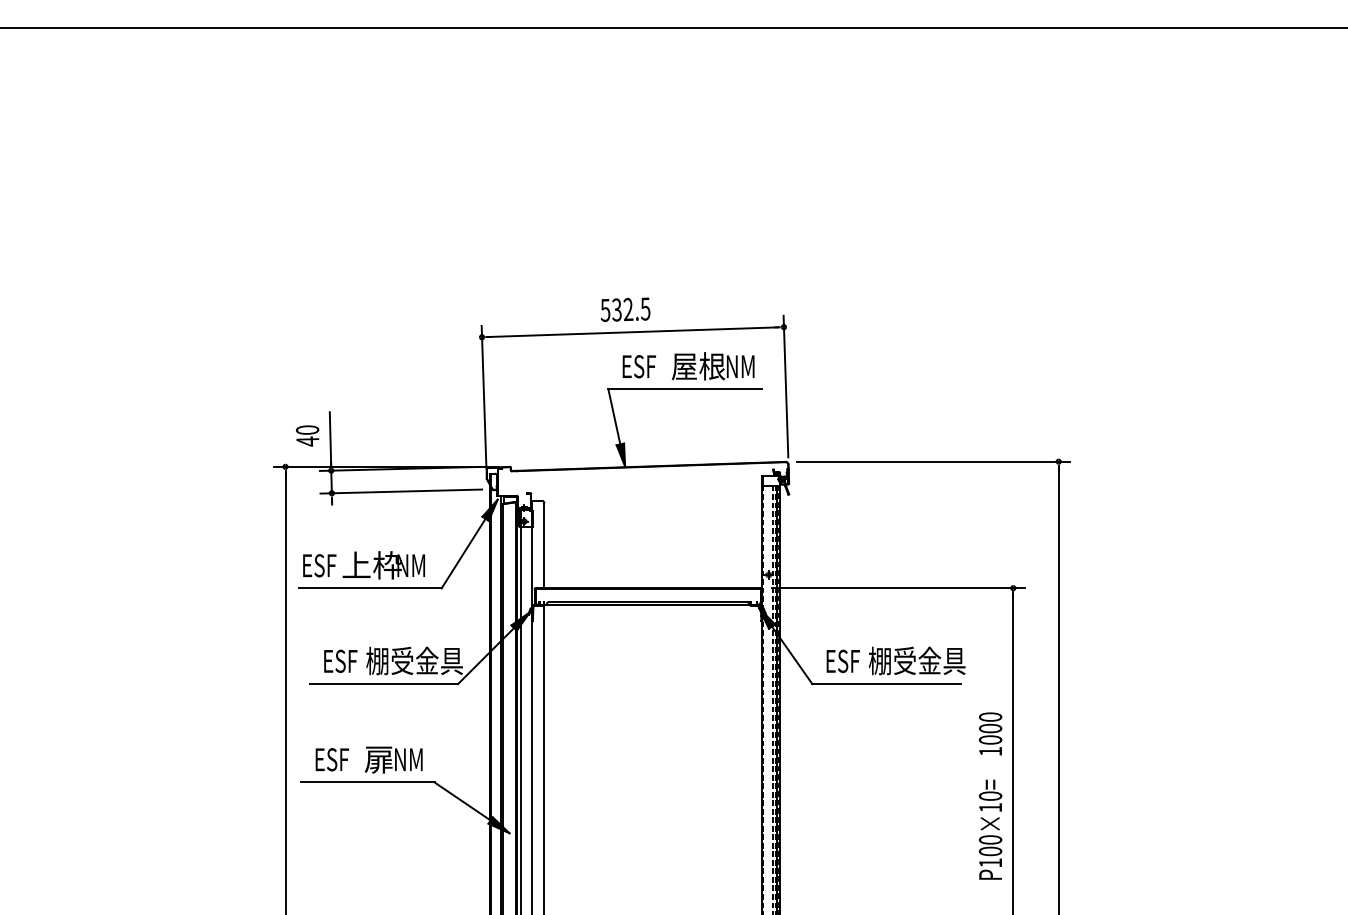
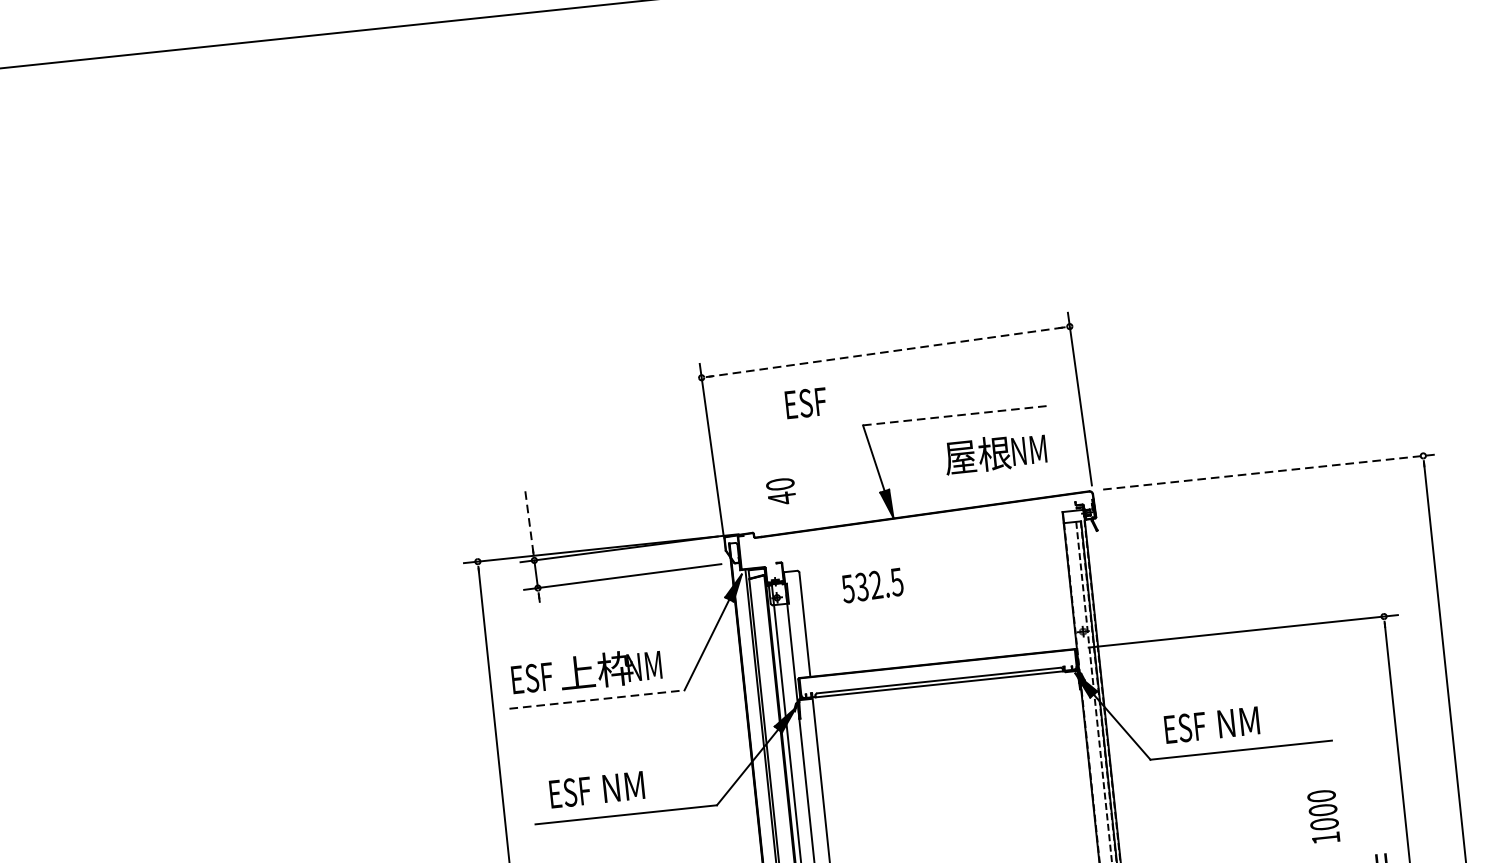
text: (625, 309) -> (872, 585), moved
line: (632, 332) -> (885, 352), solid -> dashed
text: (638, 366) -> (805, 403), moved
text: (712, 366) -> (994, 453), moved
line: (685, 389) -> (957, 415), solid -> dashed
text: (307, 435) -> (780, 491), moved
line: (330, 438) -> (529, 521), solid -> dashed
line: (934, 461) -> (1271, 471), solid -> dashed
line: (370, 588) -> (597, 699), solid -> dashed
text: (414, 660) -> (660, 782), 棚受金具 -> NM
text: (916, 660) -> (1274, 717), 棚受金具 -> NM
text: (990, 733) -> (1323, 816), moved

